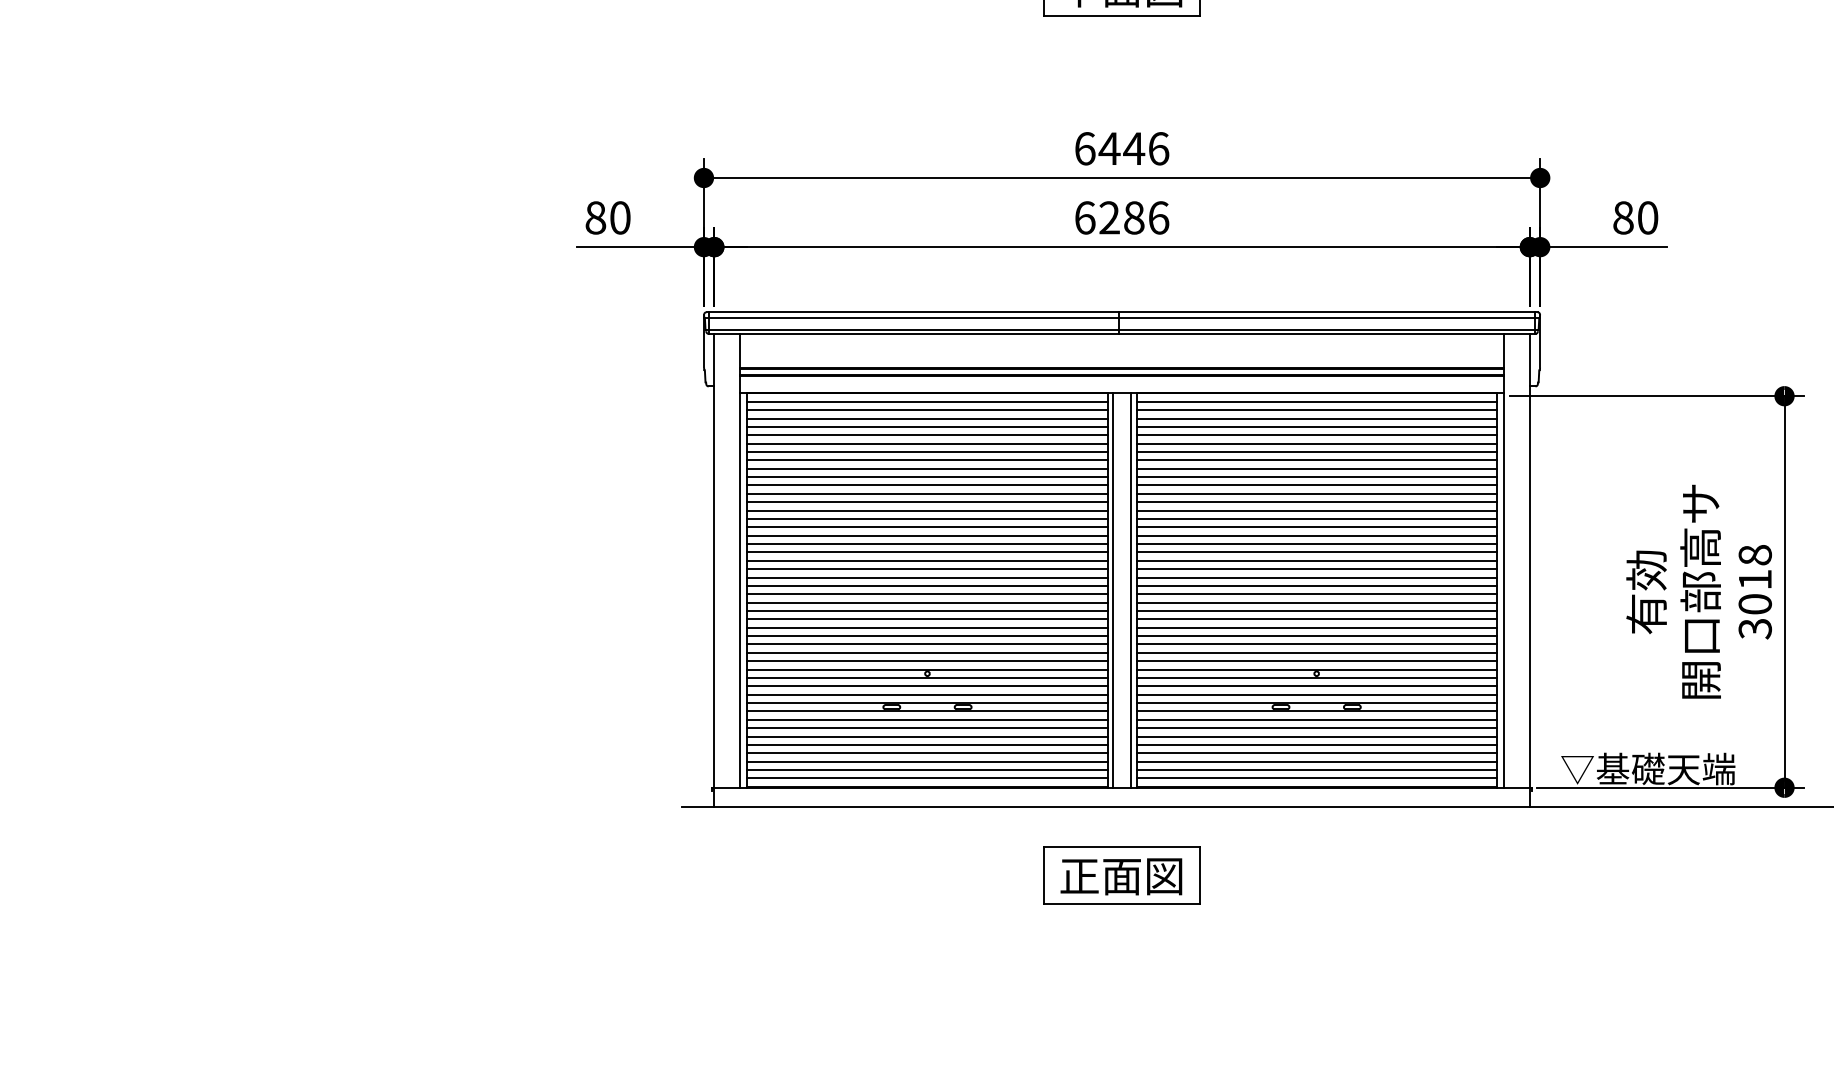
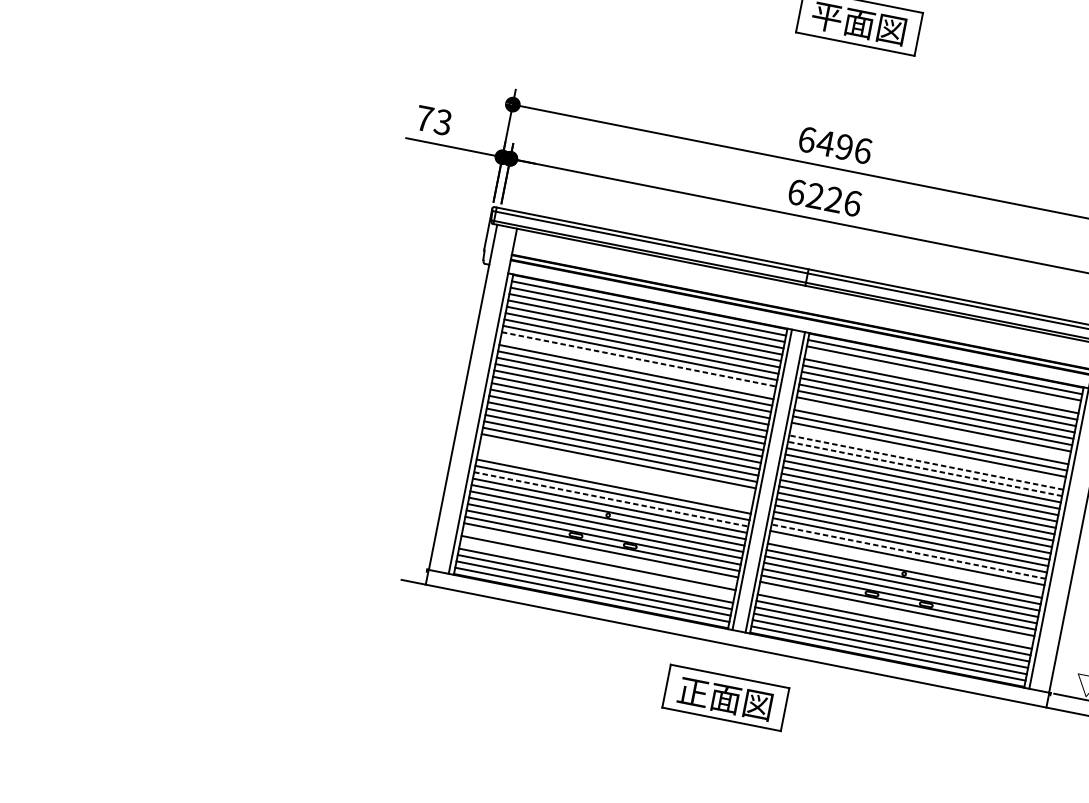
text: (1134, 148) -> (844, 147), 6446 -> 6496
text: (607, 217) -> (433, 120), 80 -> 73
text: (1134, 217) -> (834, 199), 6286 -> 6226
line: (1316, 418) -> (942, 379), removed
line: (927, 468) -> (639, 359), solid -> dashed
line: (927, 477) -> (637, 366), removed
line: (1316, 485) -> (932, 430), removed
line: (1316, 518) -> (927, 455), removed
line: (1316, 527) -> (926, 462), solid -> dashed
line: (1316, 535) -> (924, 468), solid -> dashed
line: (927, 610) -> (617, 467), removed
line: (927, 619) -> (616, 474), removed
line: (927, 627) -> (615, 480), removed
line: (1316, 644) -> (908, 551), solid -> dashed
line: (927, 652) -> (611, 499), solid -> dashed
line: (1316, 661) -> (905, 564), removed
line: (927, 728) -> (599, 556), removed
line: (1316, 728) -> (895, 615), removed
line: (927, 744) -> (597, 569), removed

